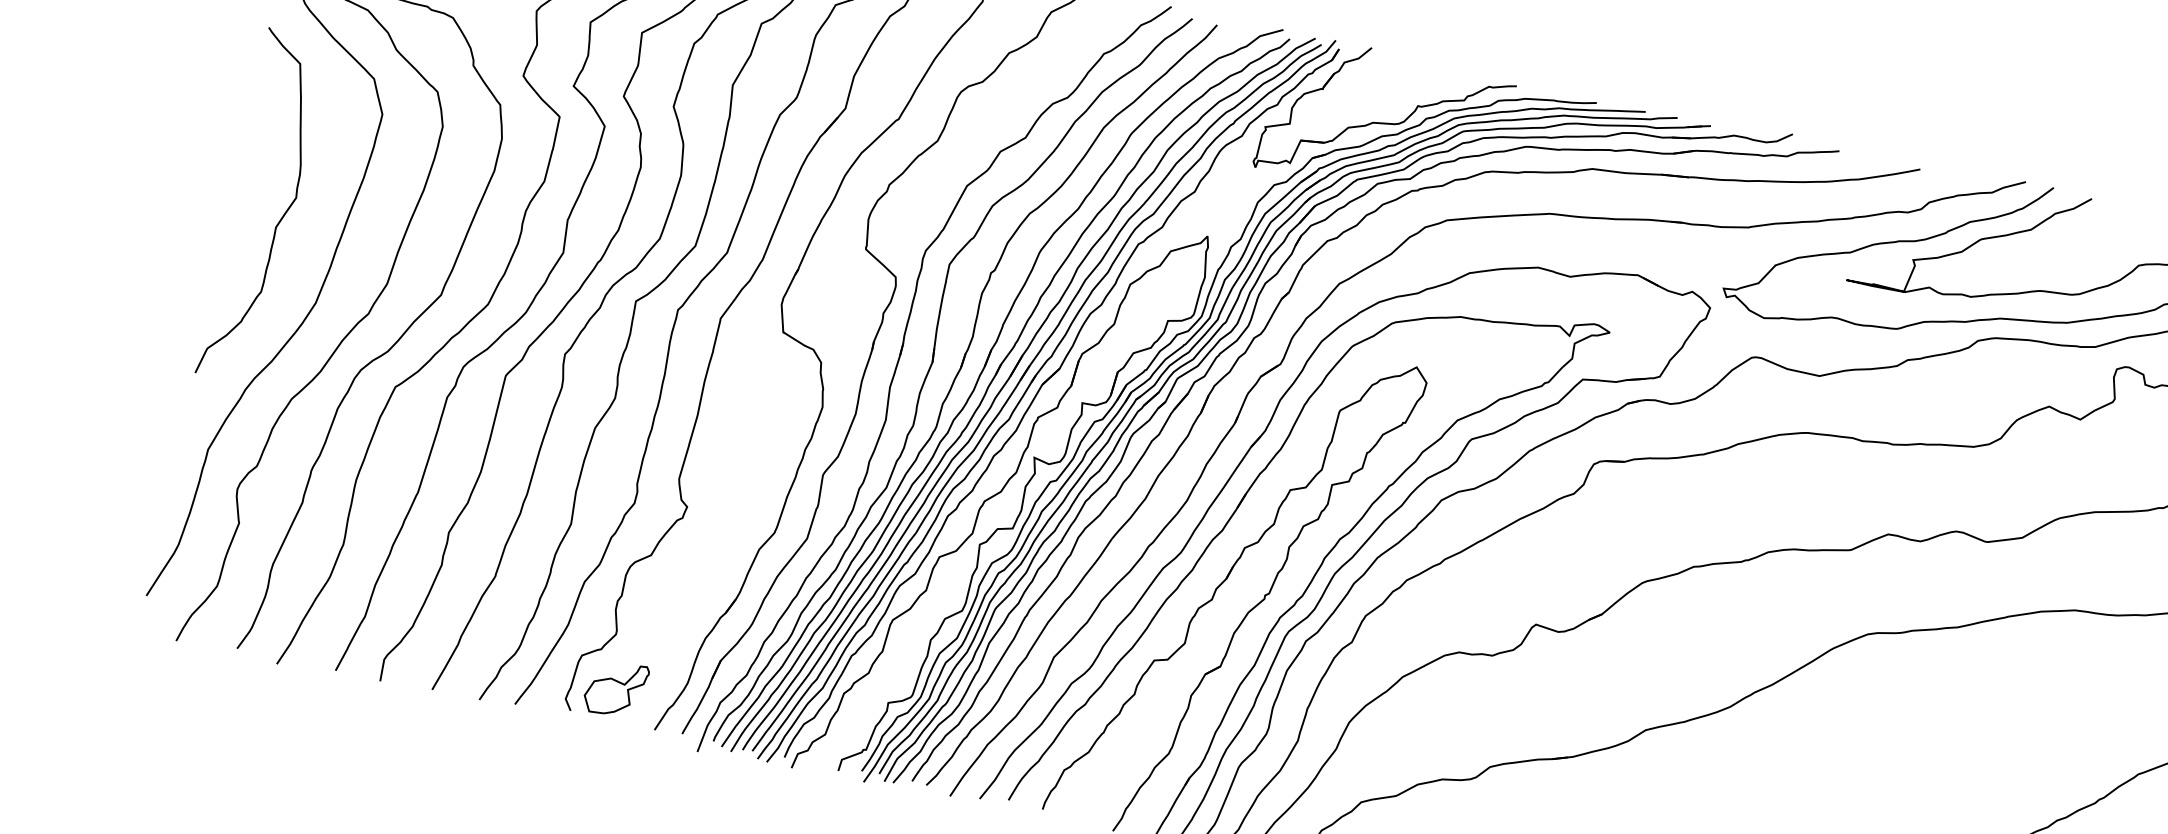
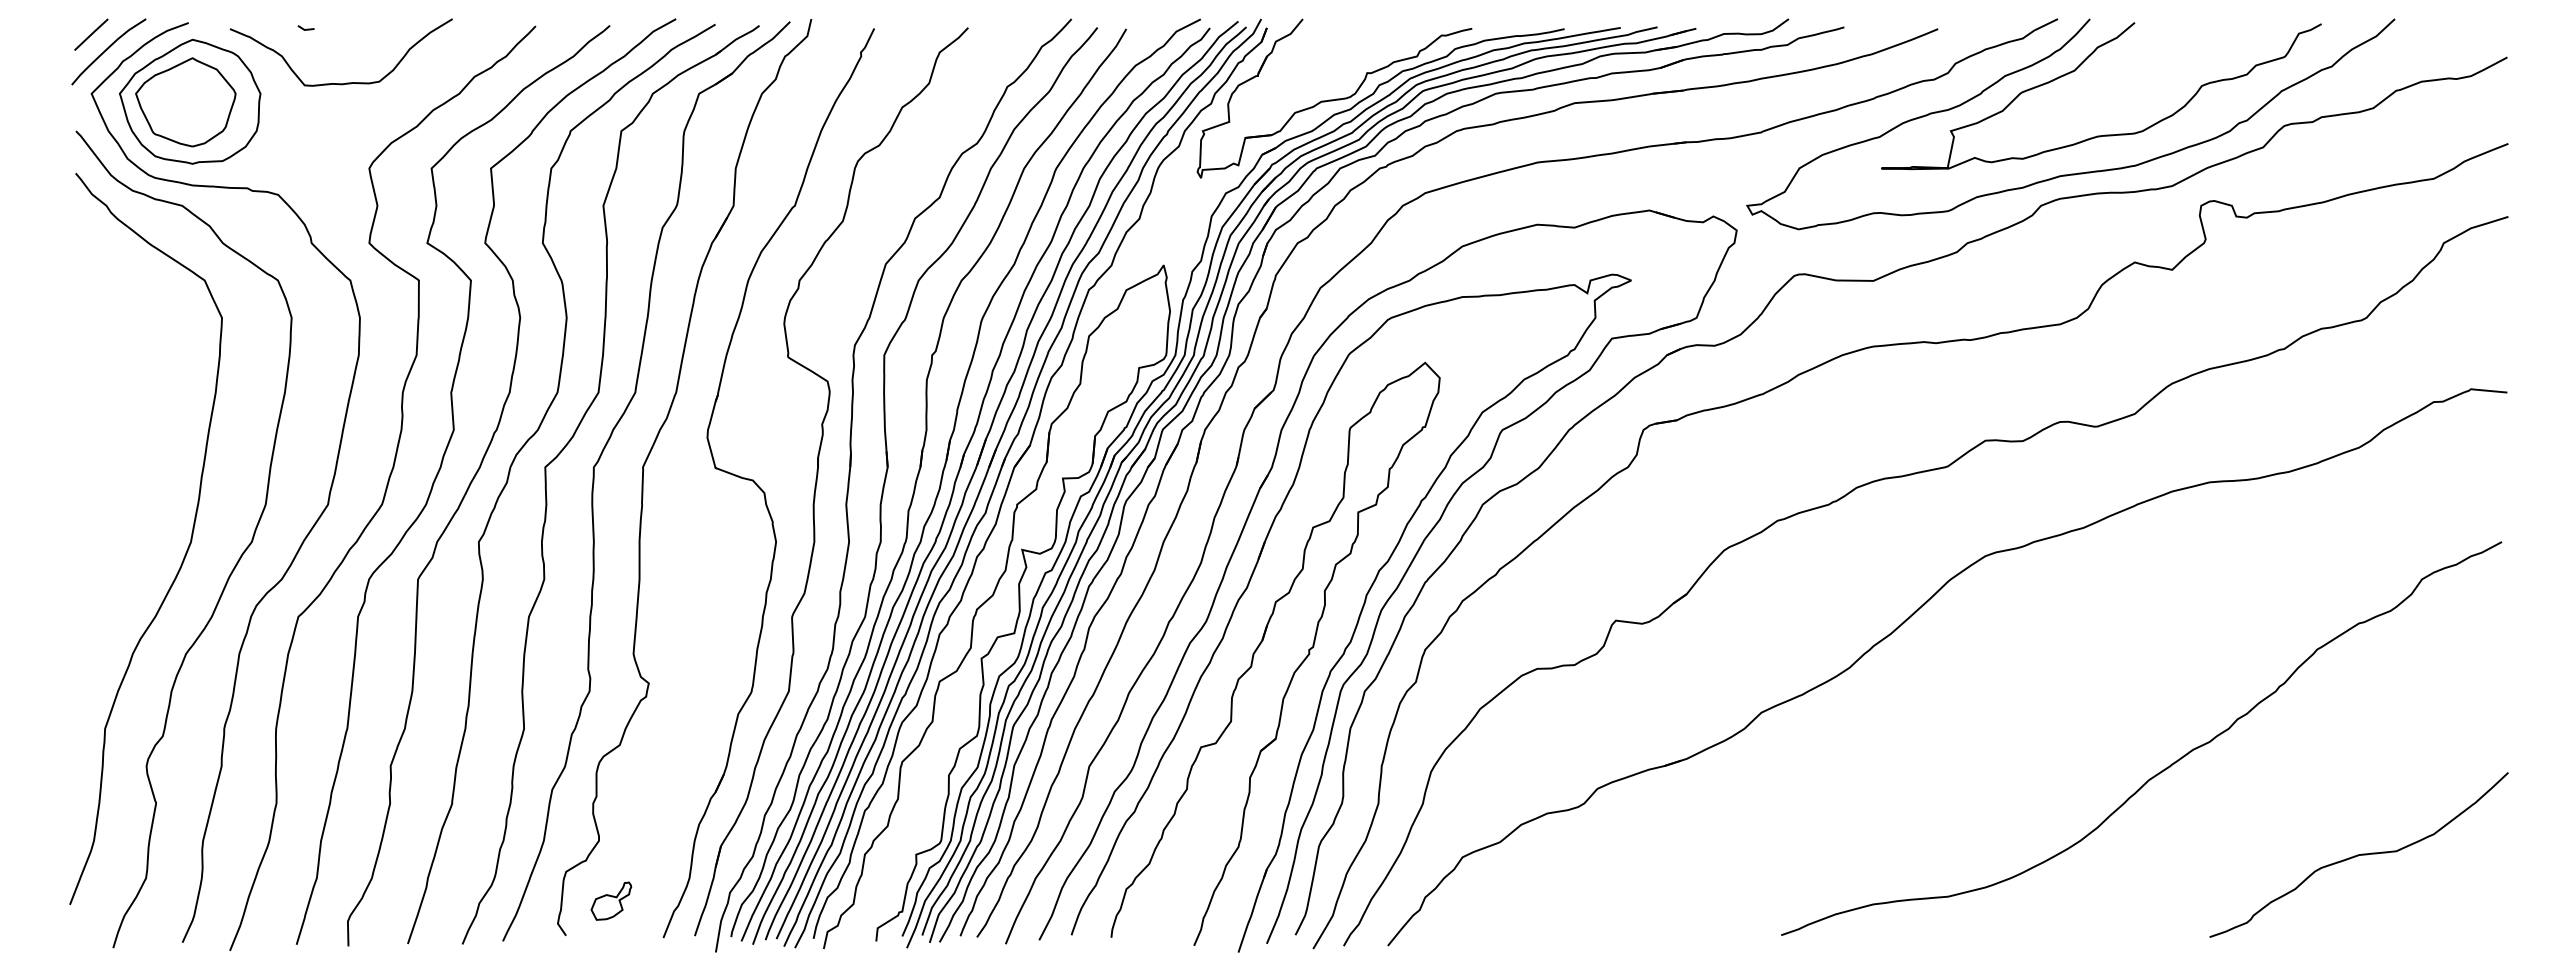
curve: (280, 219) -> (132, 457), removed
part: (616, 689) -> (611, 901), size x0.6

